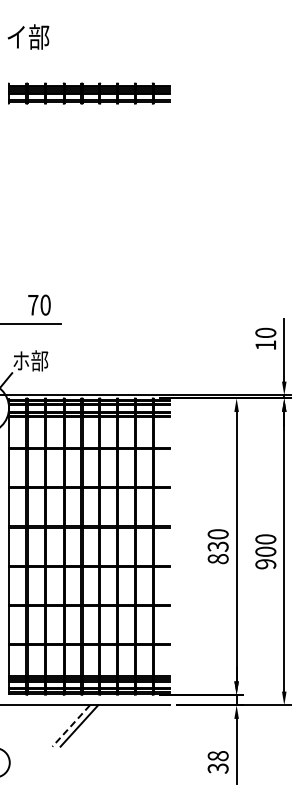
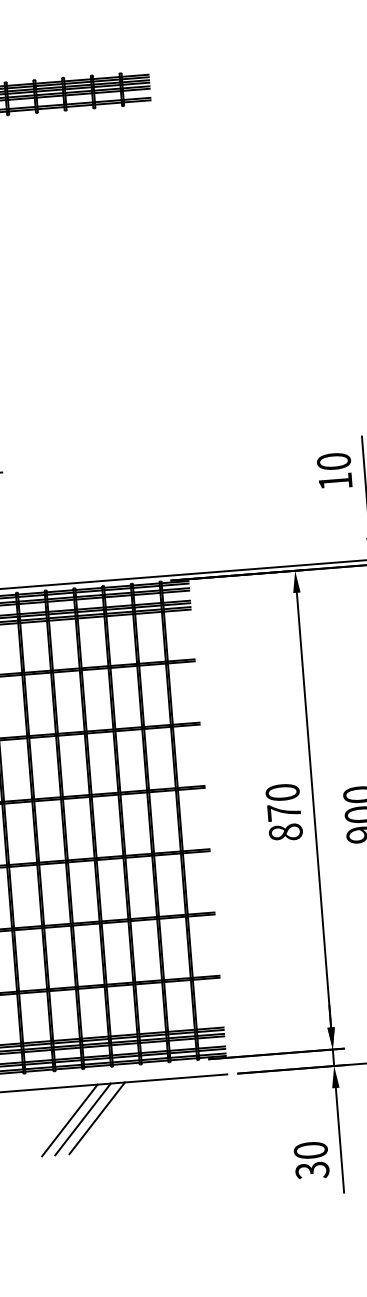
text: (217, 546) -> (283, 812), 830 -> 870
line: (71, 725) -> (70, 1119), dashed -> solid
line: (88, 725) -> (97, 1117), added
text: (218, 756) -> (311, 1151), 38 -> 30

